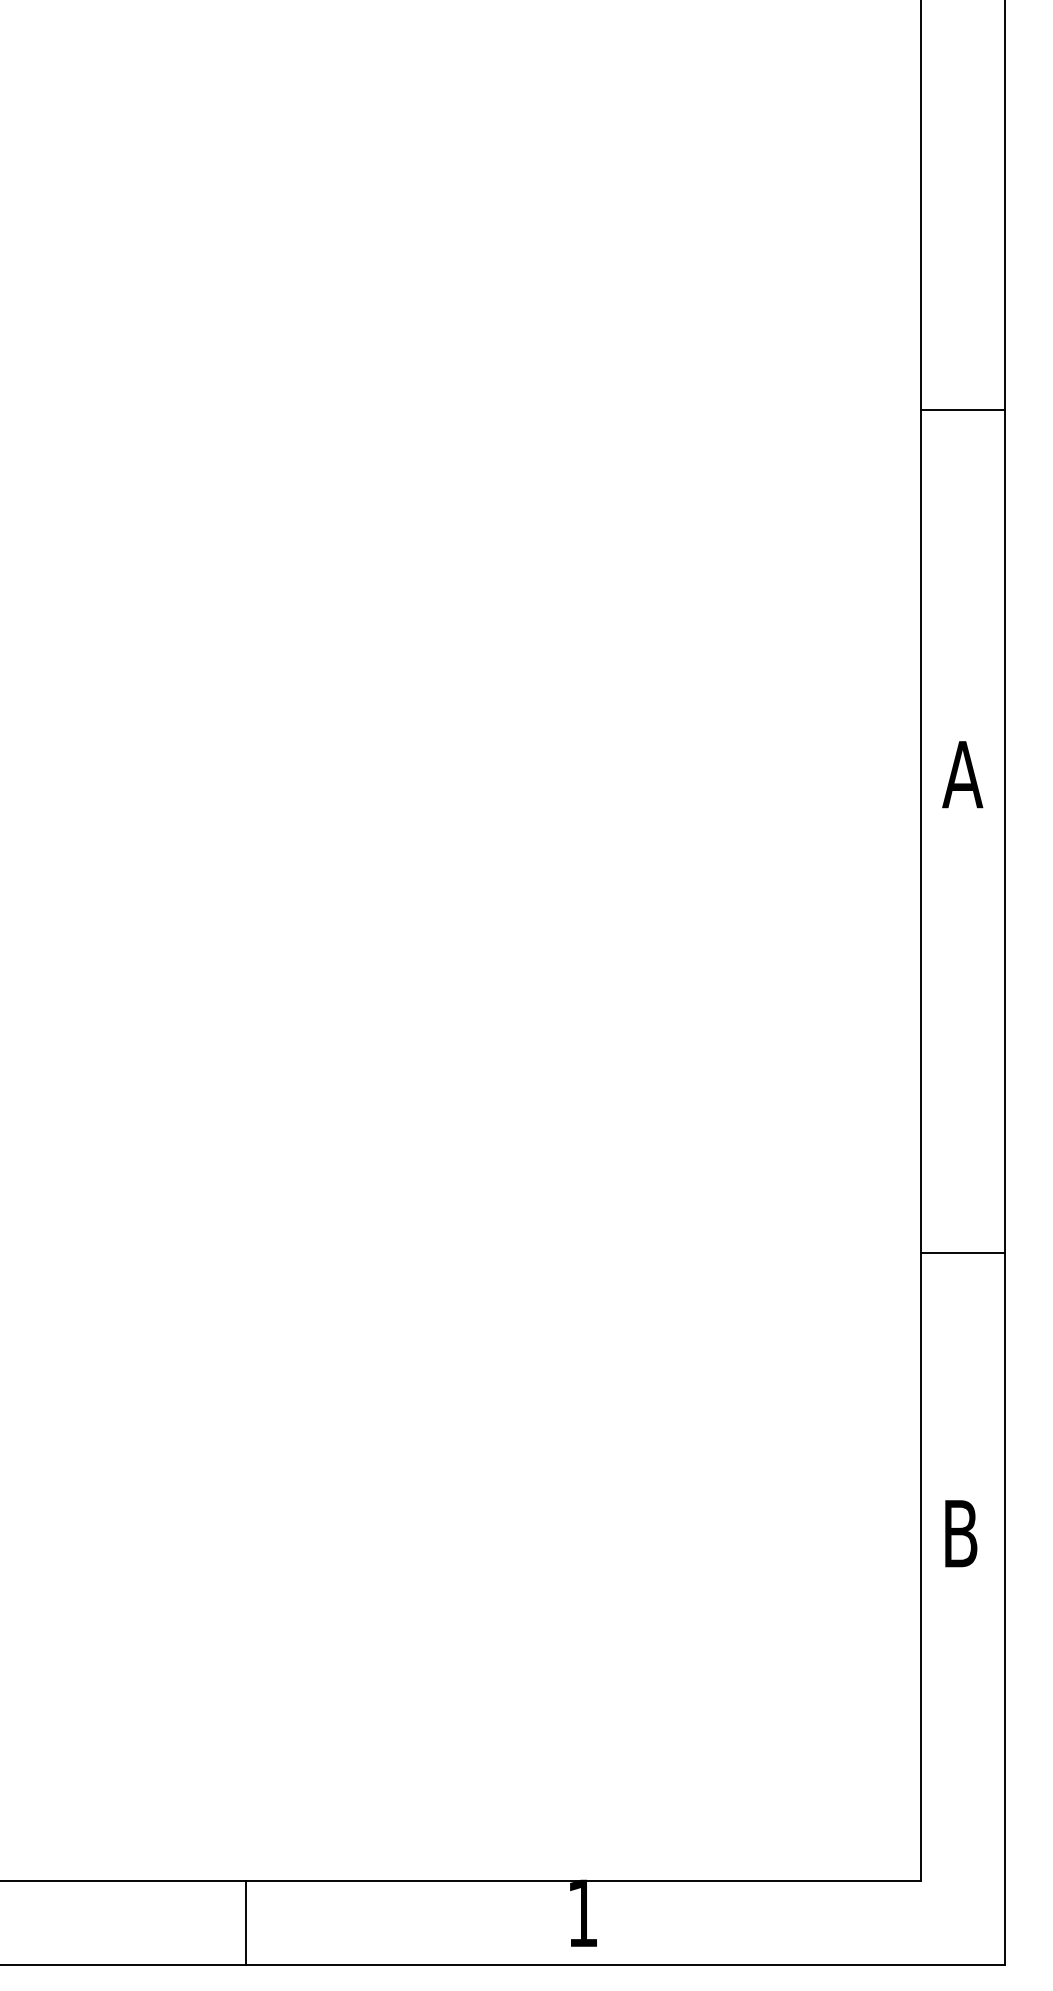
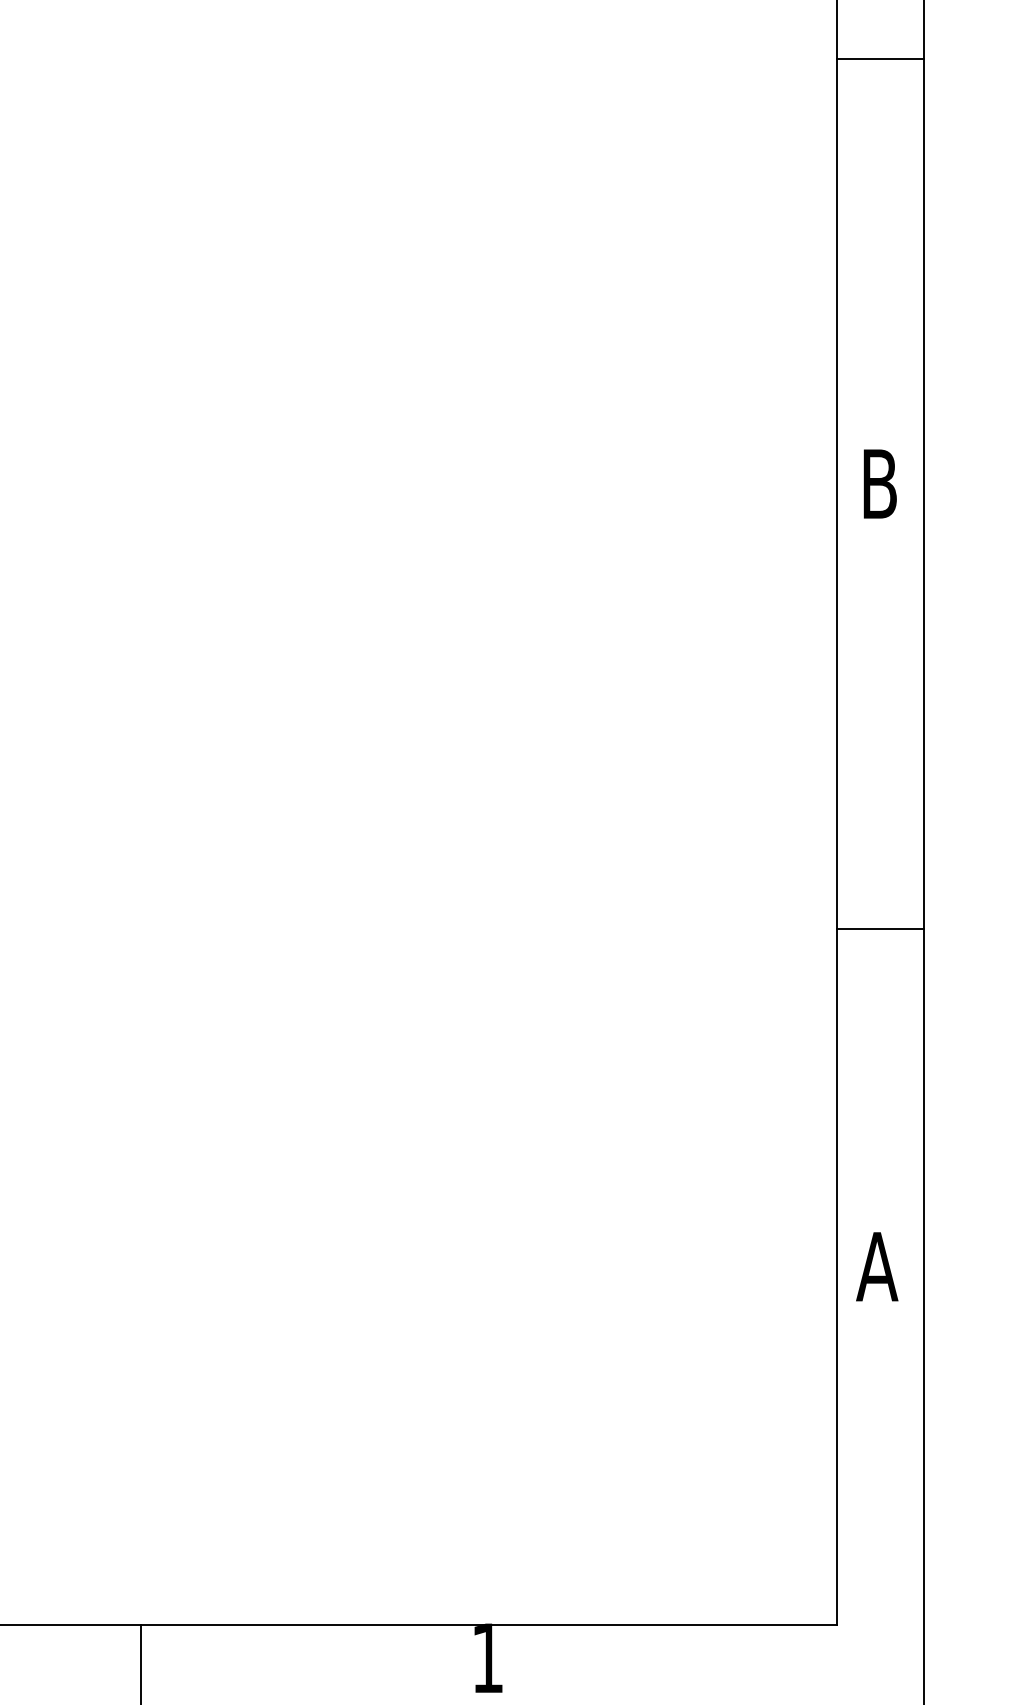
line: (963, 409) -> (880, 59), moved
text: (962, 774) -> (879, 483), A -> B
line: (963, 1253) -> (880, 929), moved
text: (960, 1533) -> (877, 1266), B -> A

